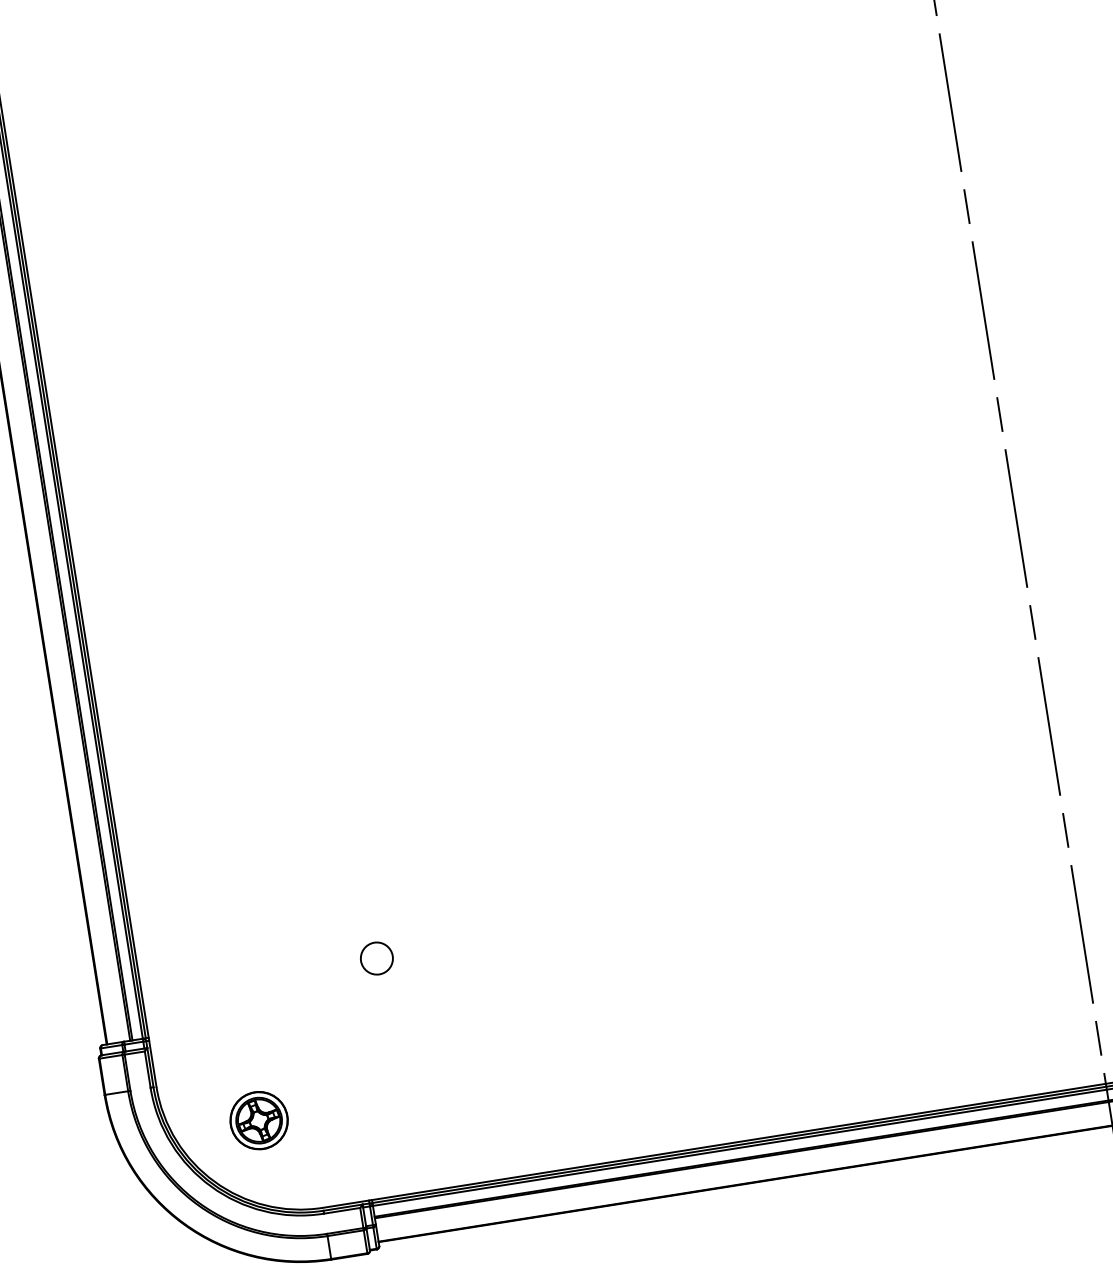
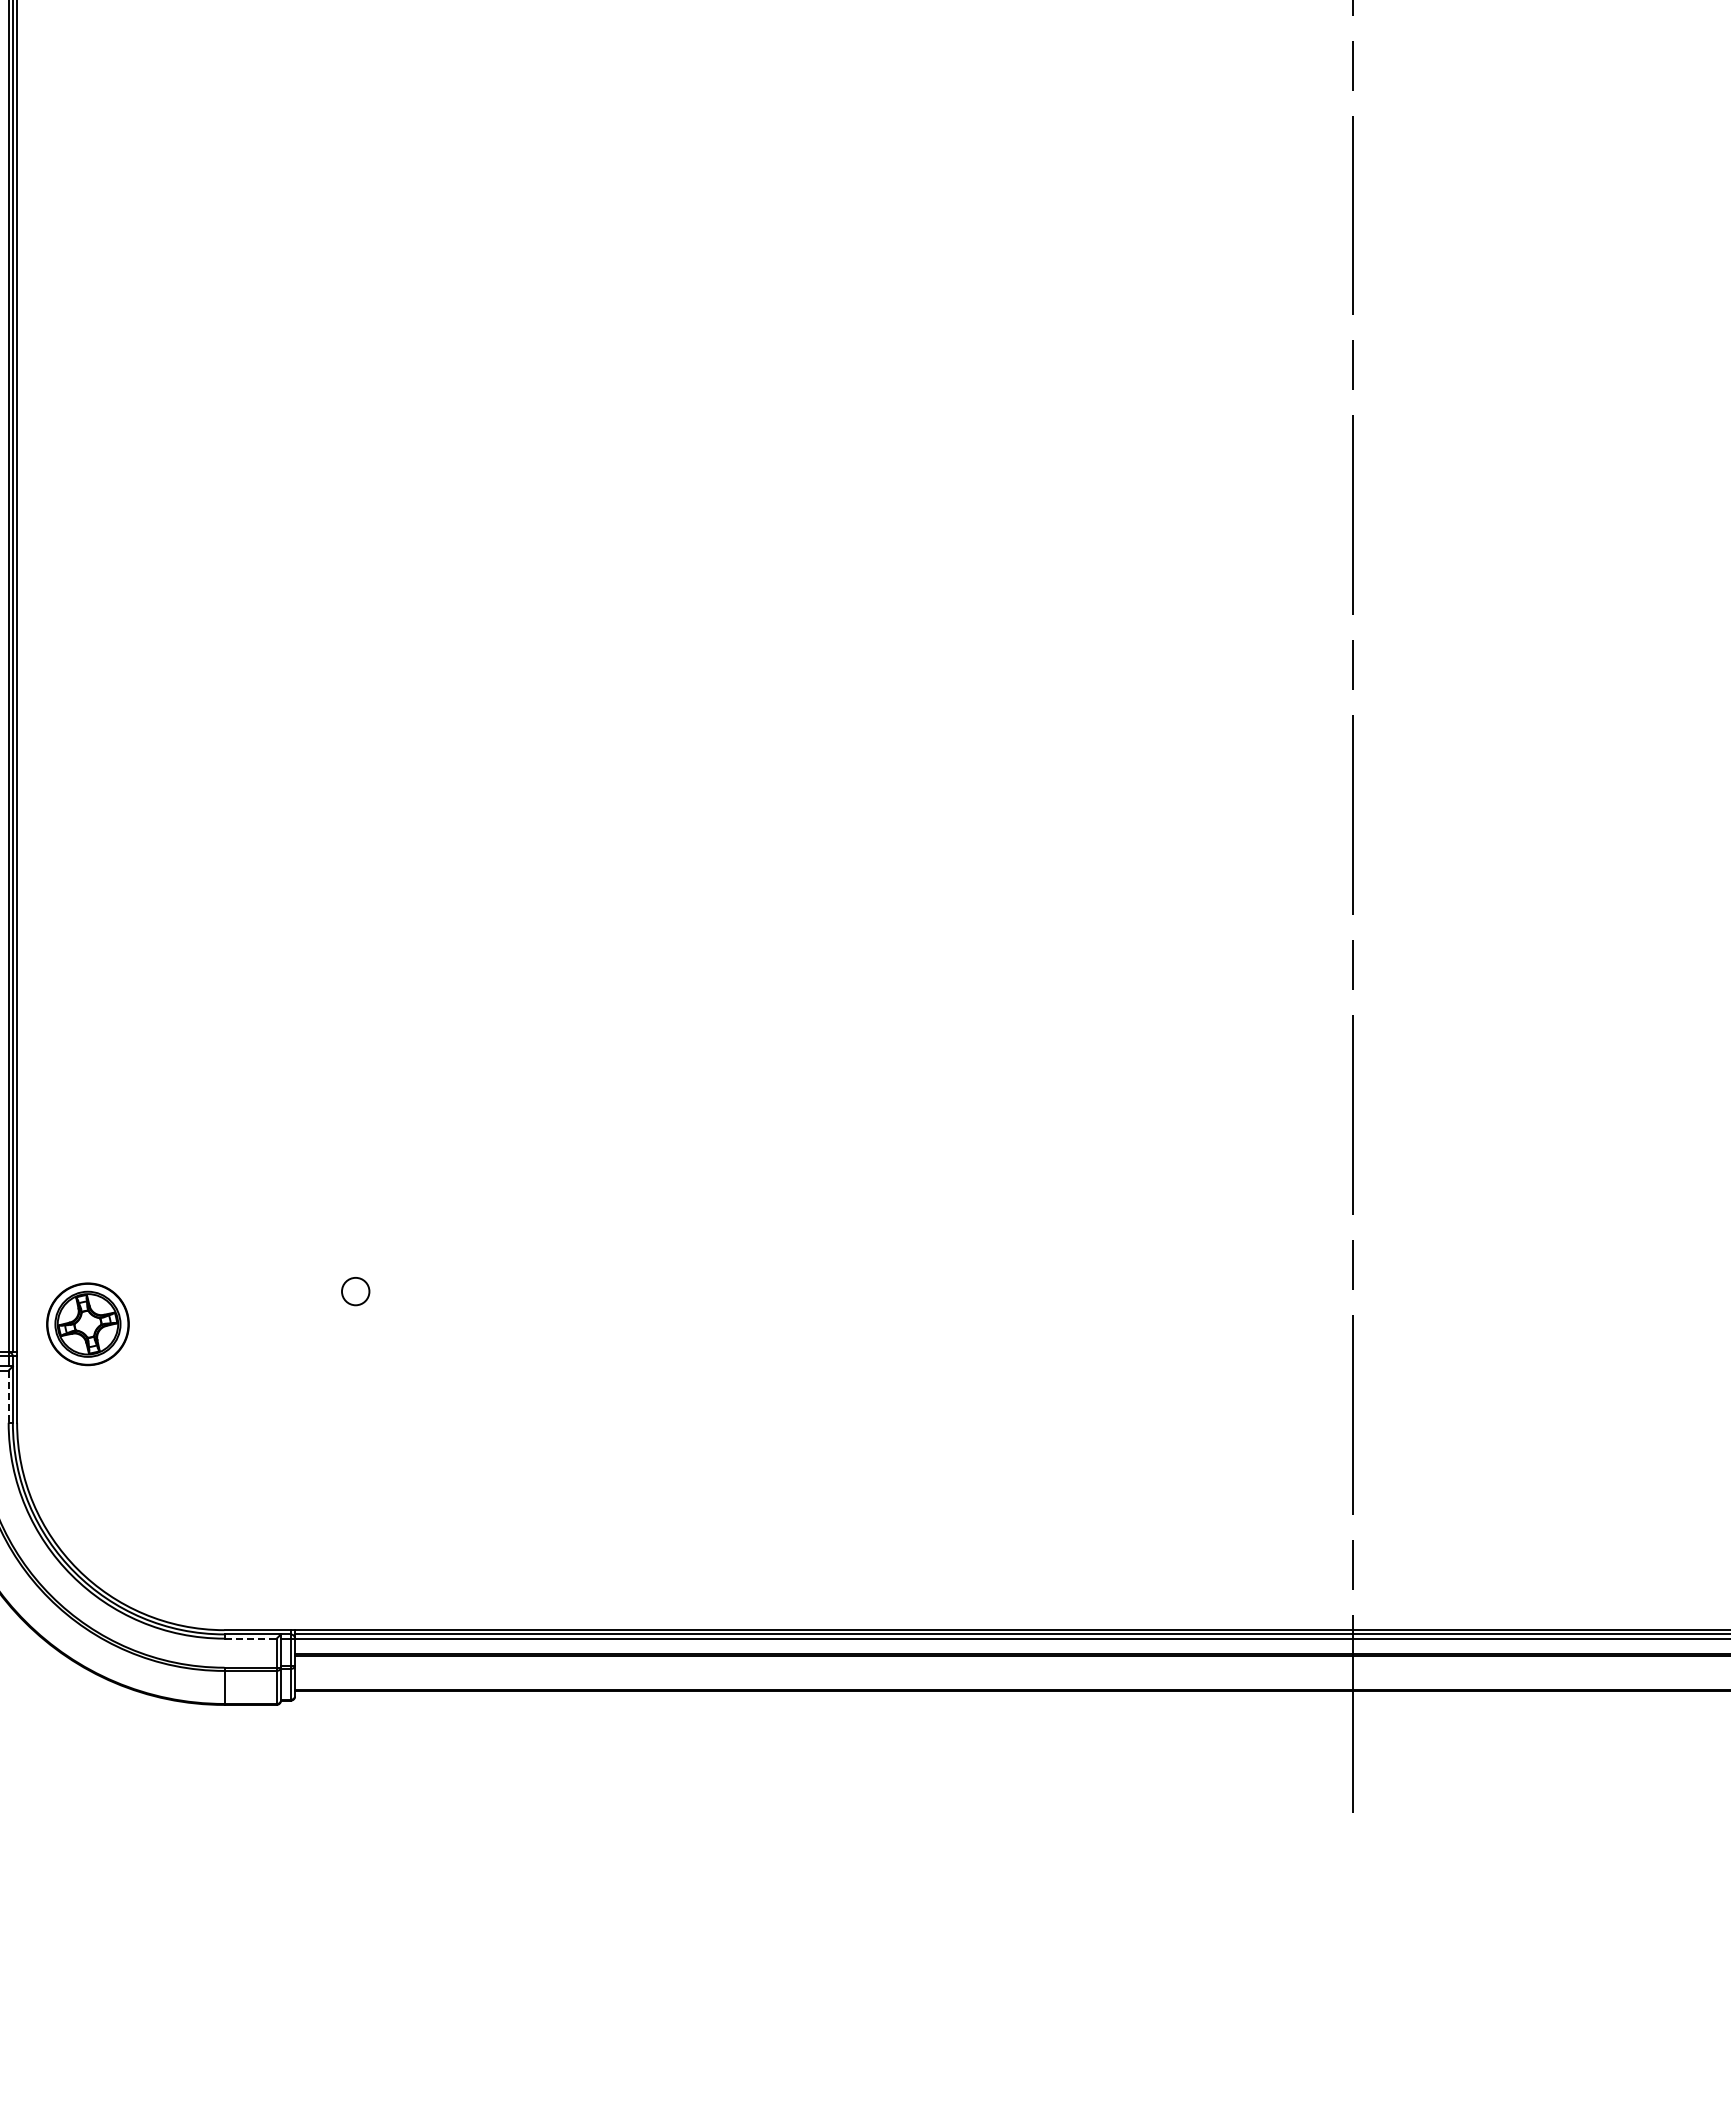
circle: (376, 958) -> (355, 1291), size x0.6
line: (147, 1070) -> (8, 1397), solid -> dashed
part: (258, 1120) -> (87, 1324), moved
line: (342, 1210) -> (251, 1638), solid -> dashed

